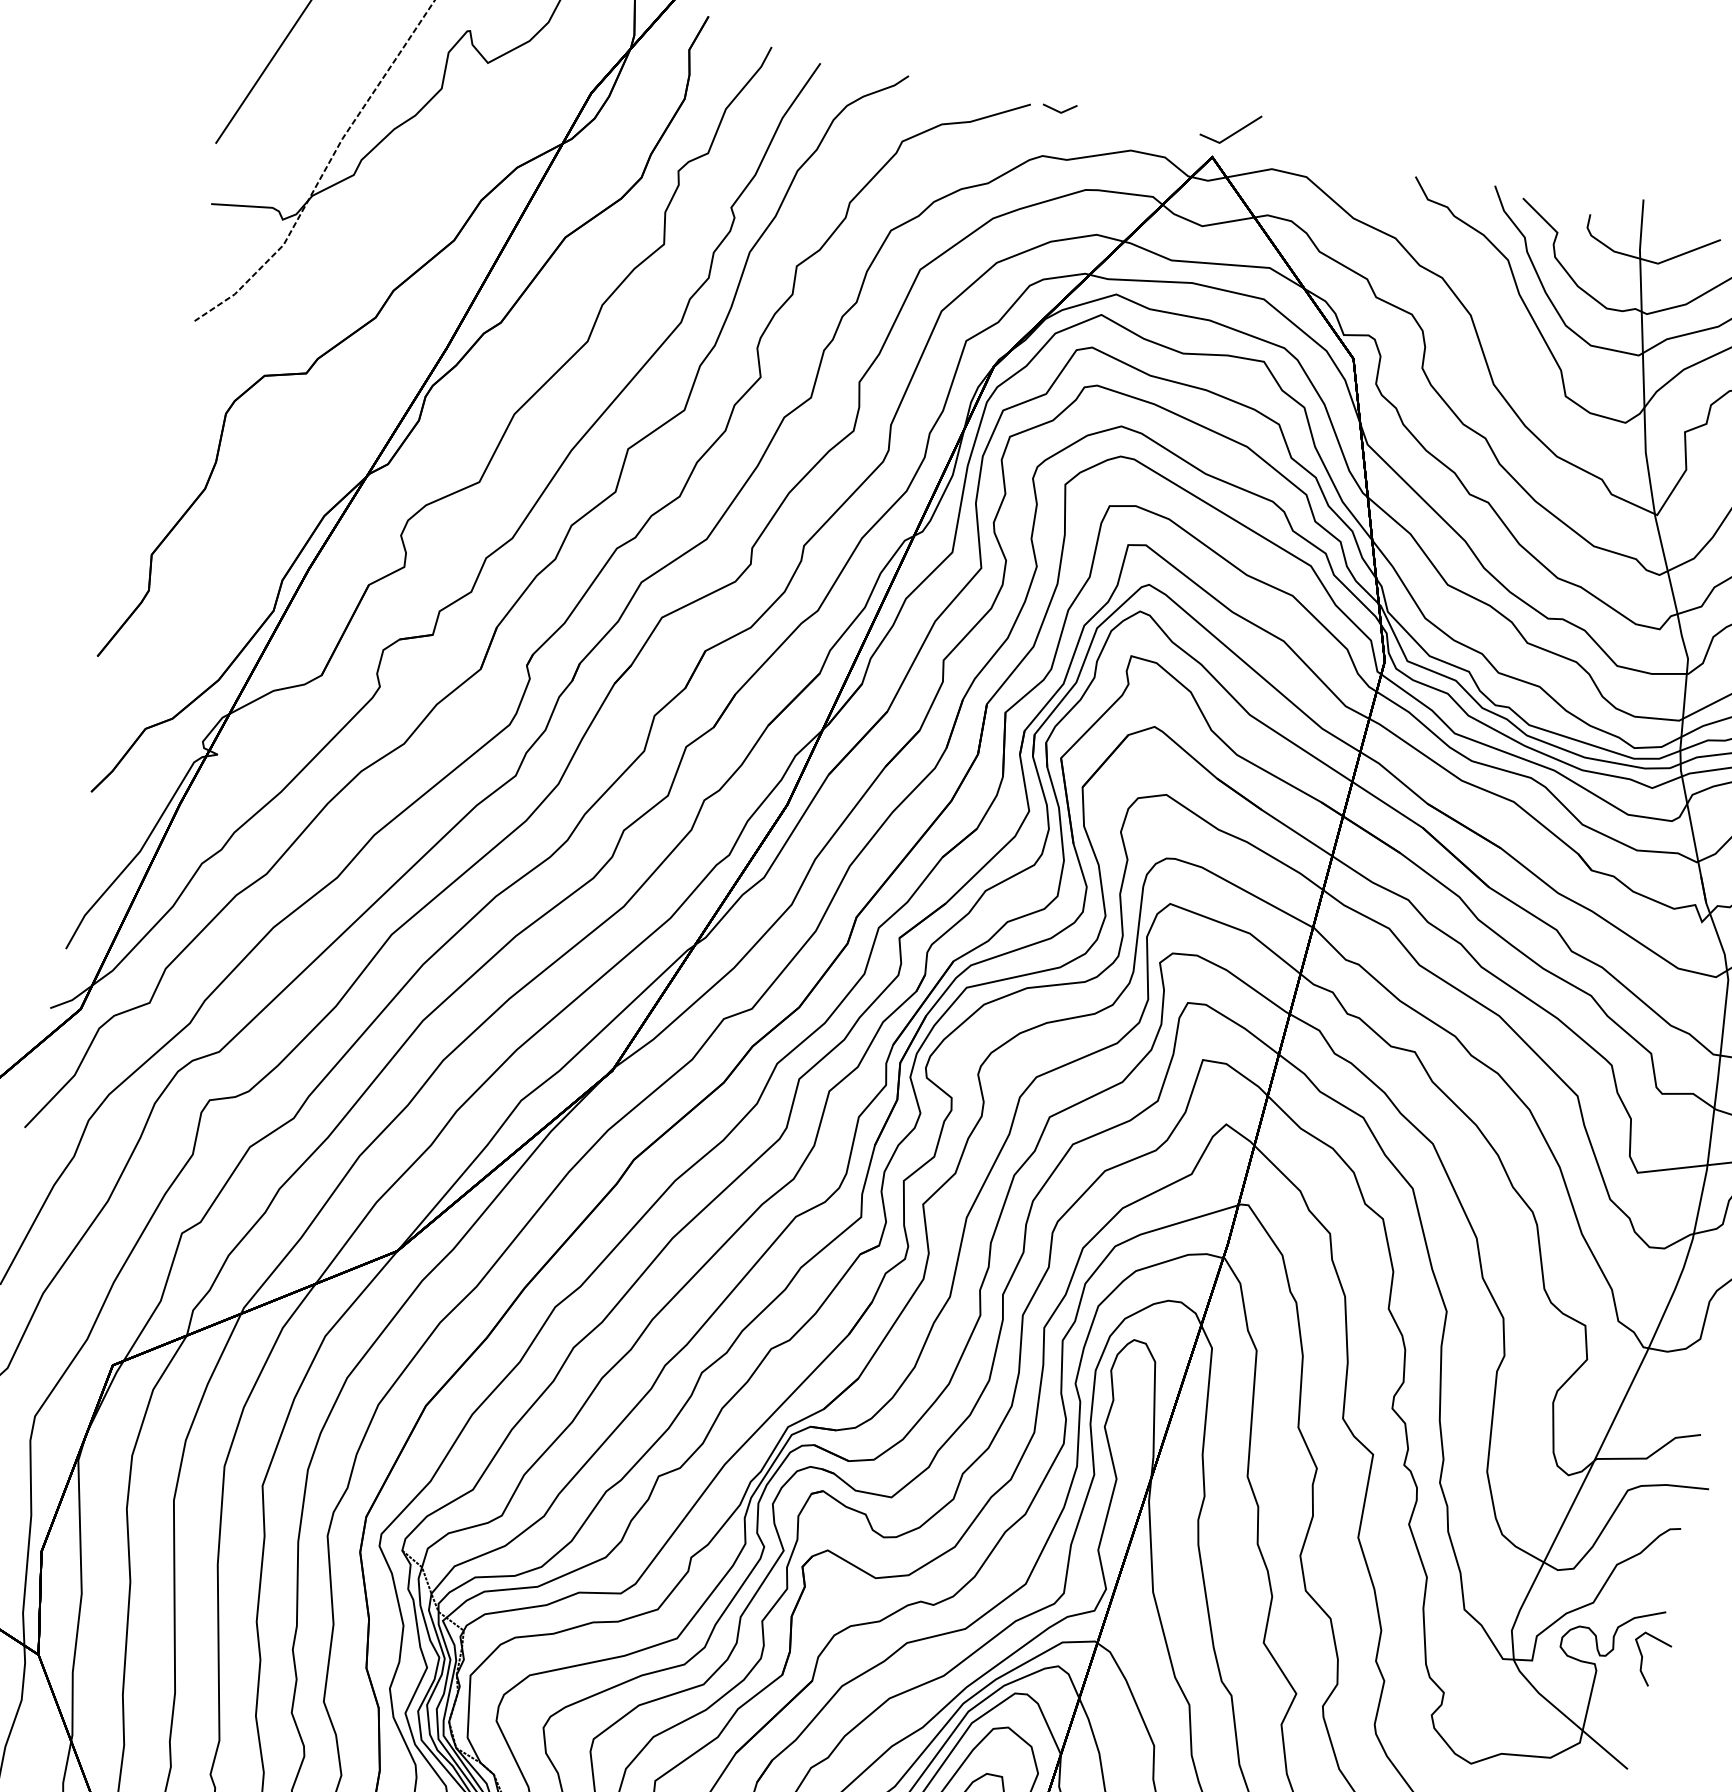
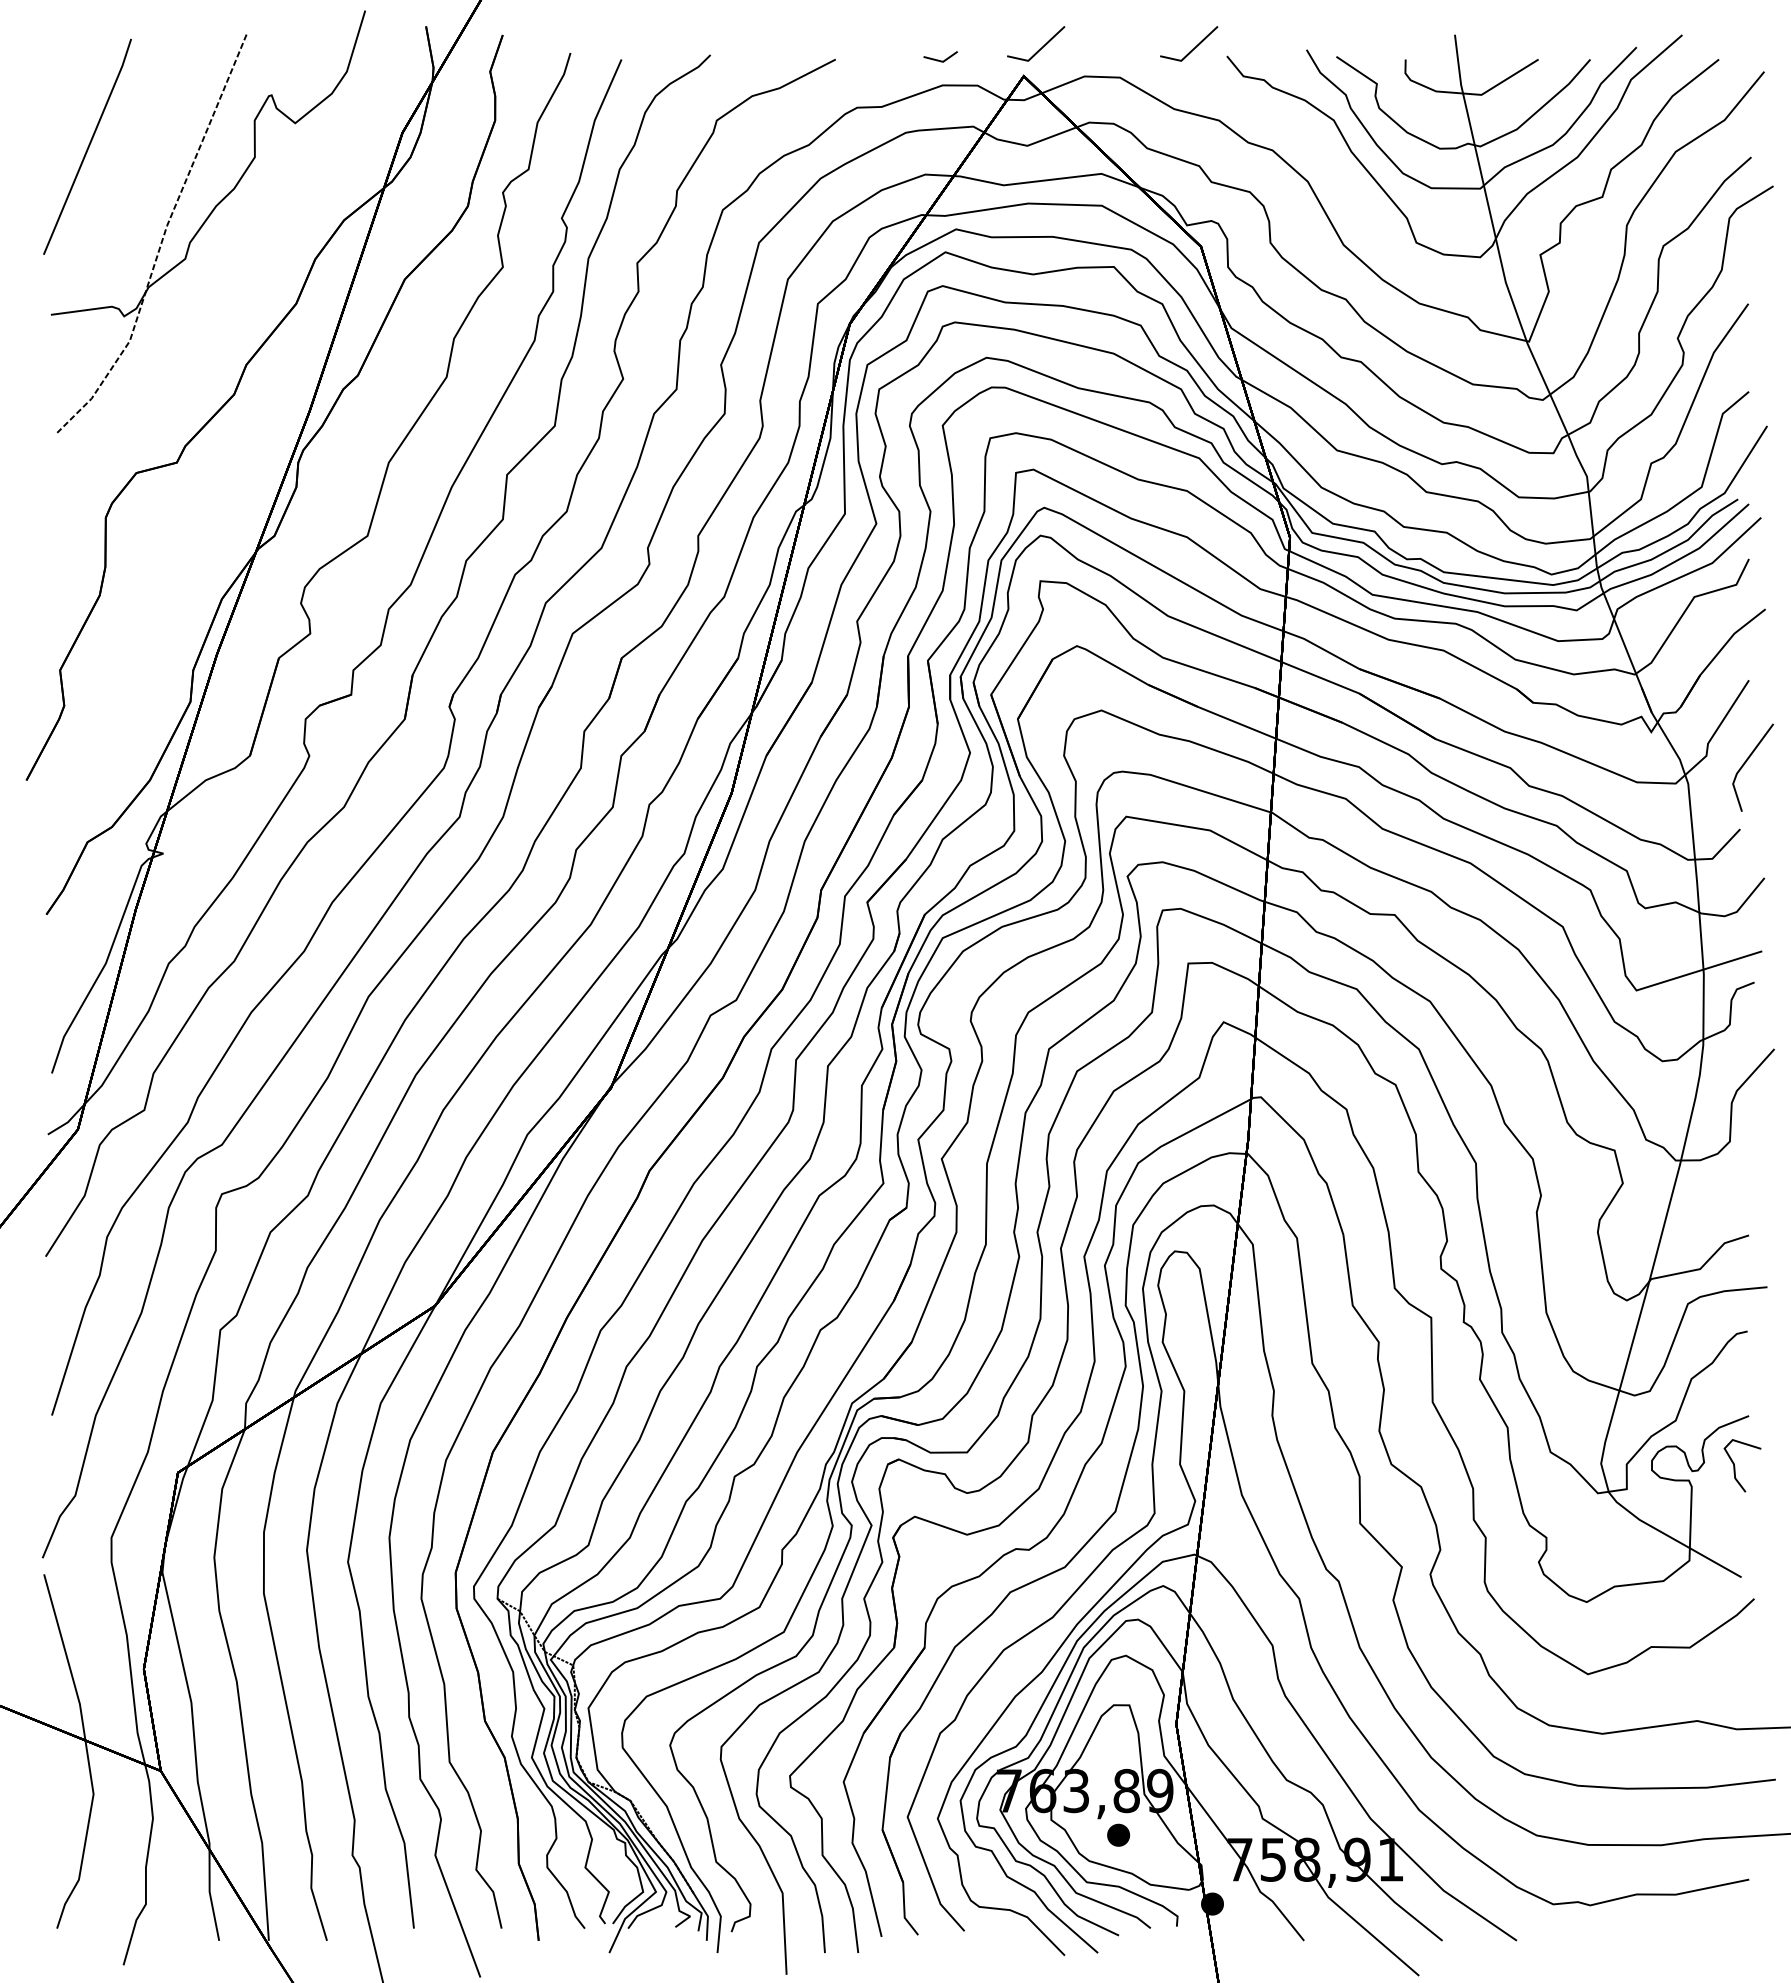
line: (1057, 109) -> (938, 59), moved
line: (1382, 163) -> (1191, 49), added

